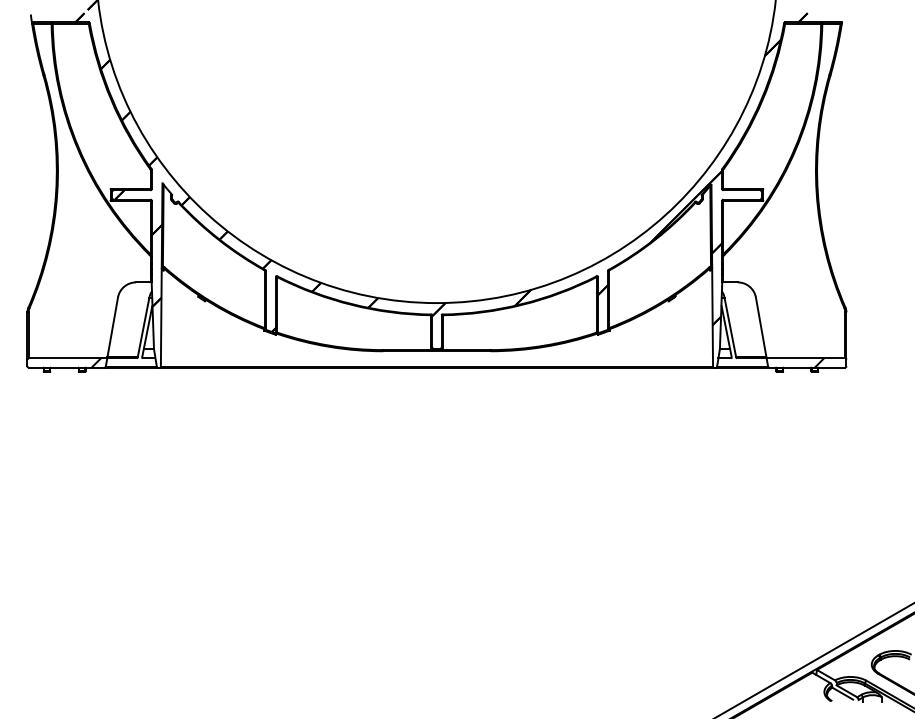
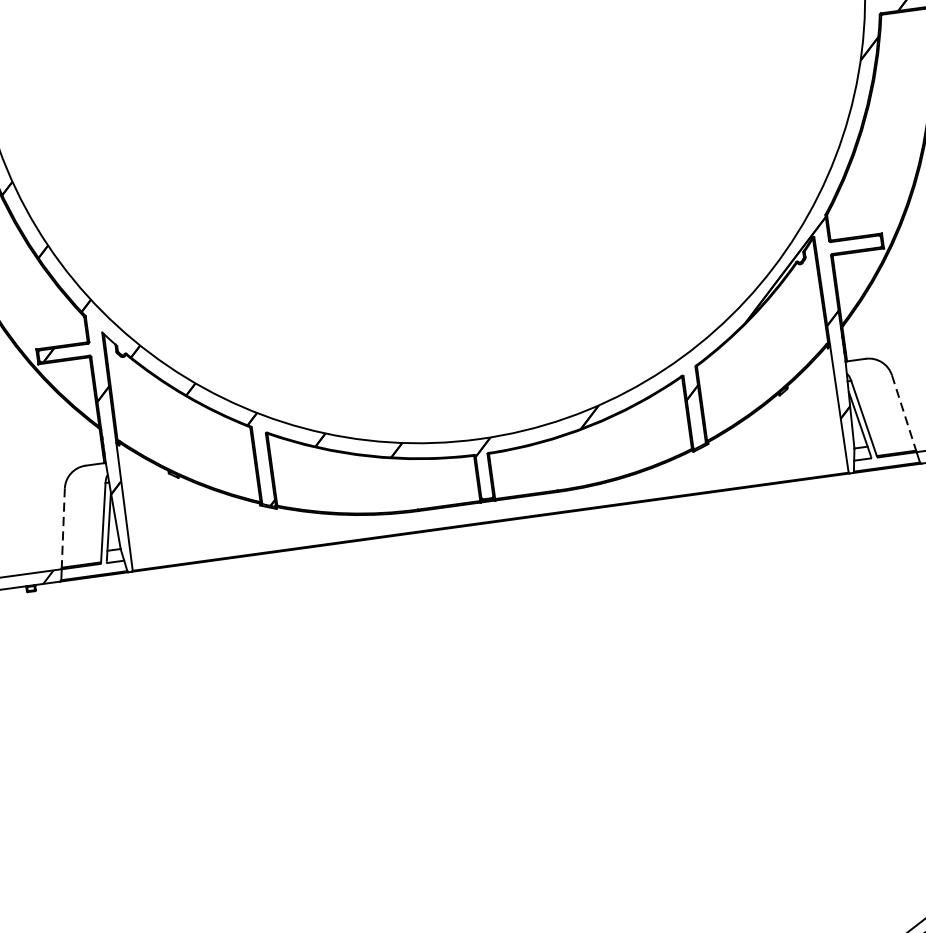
line: (112, 327) -> (63, 528), solid -> dashed
line: (761, 327) -> (904, 413), solid -> dashed

